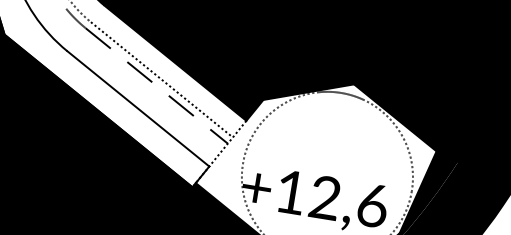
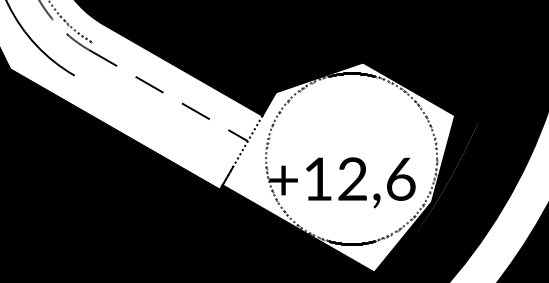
line: (161, 79) -> (172, 88), removed
line: (137, 108) -> (153, 120), removed

